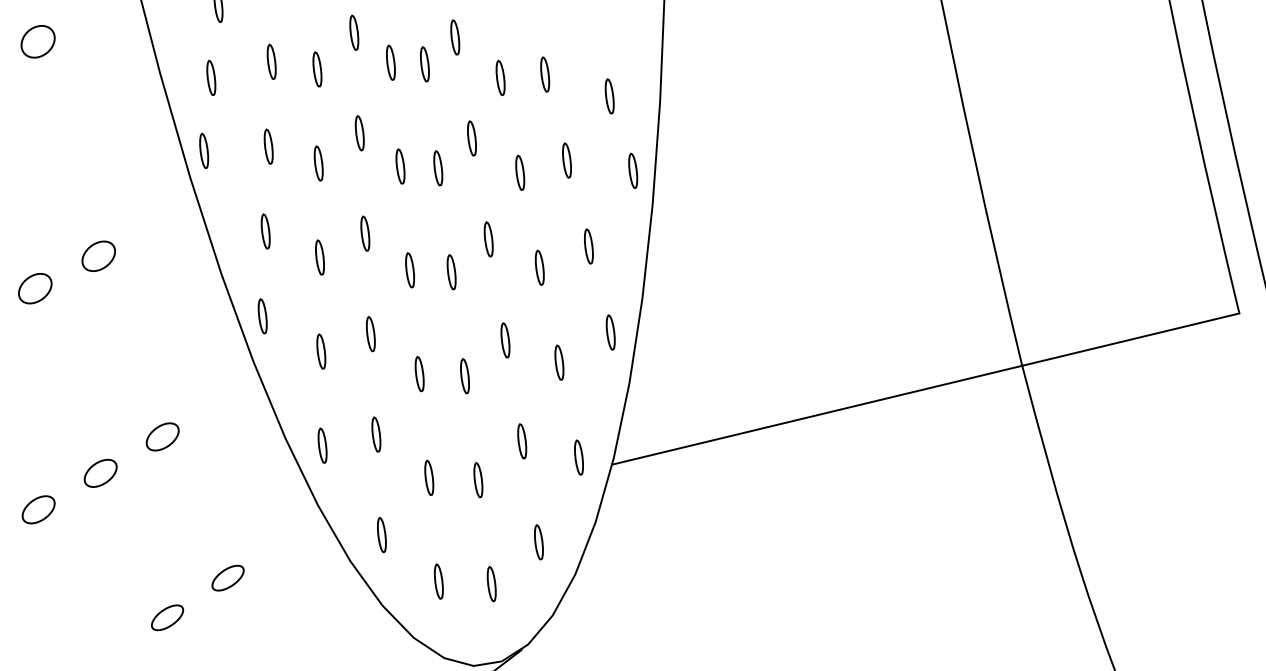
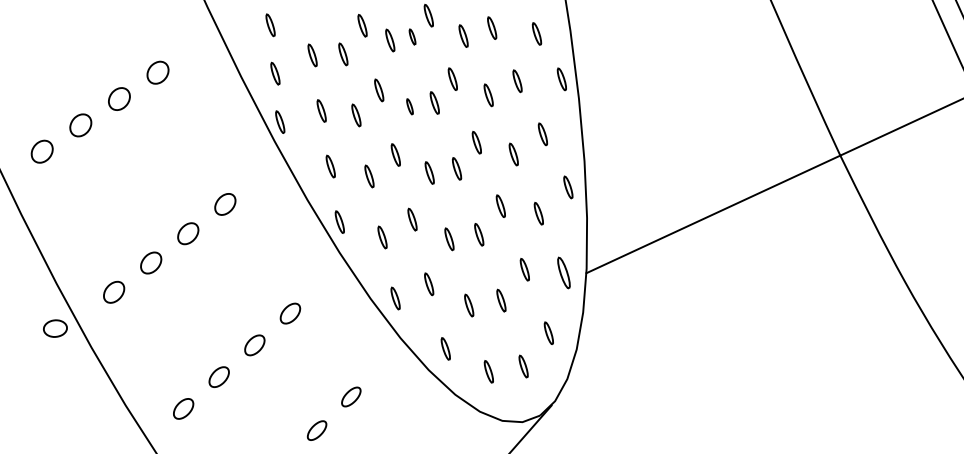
part: (424, 63) -> (412, 36), size x0.7
part: (399, 165) -> (409, 106), size x0.7
part: (578, 456) -> (563, 272), size x1.4

